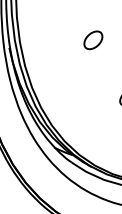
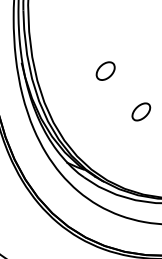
part: (93, 39) -> (105, 70), moved

